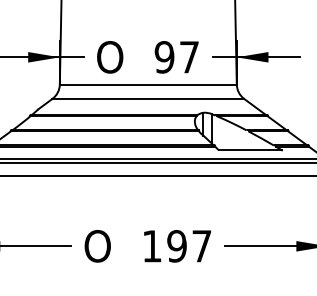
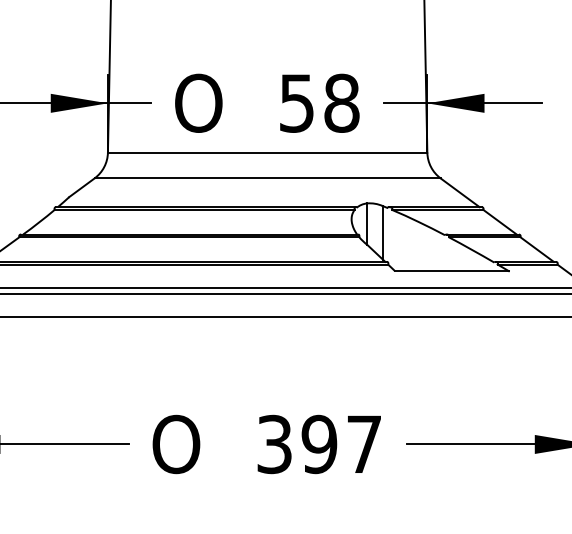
text: (176, 57) -> (318, 103), 97 -> 58
text: (151, 246) -> (273, 444), 197 -> 397

